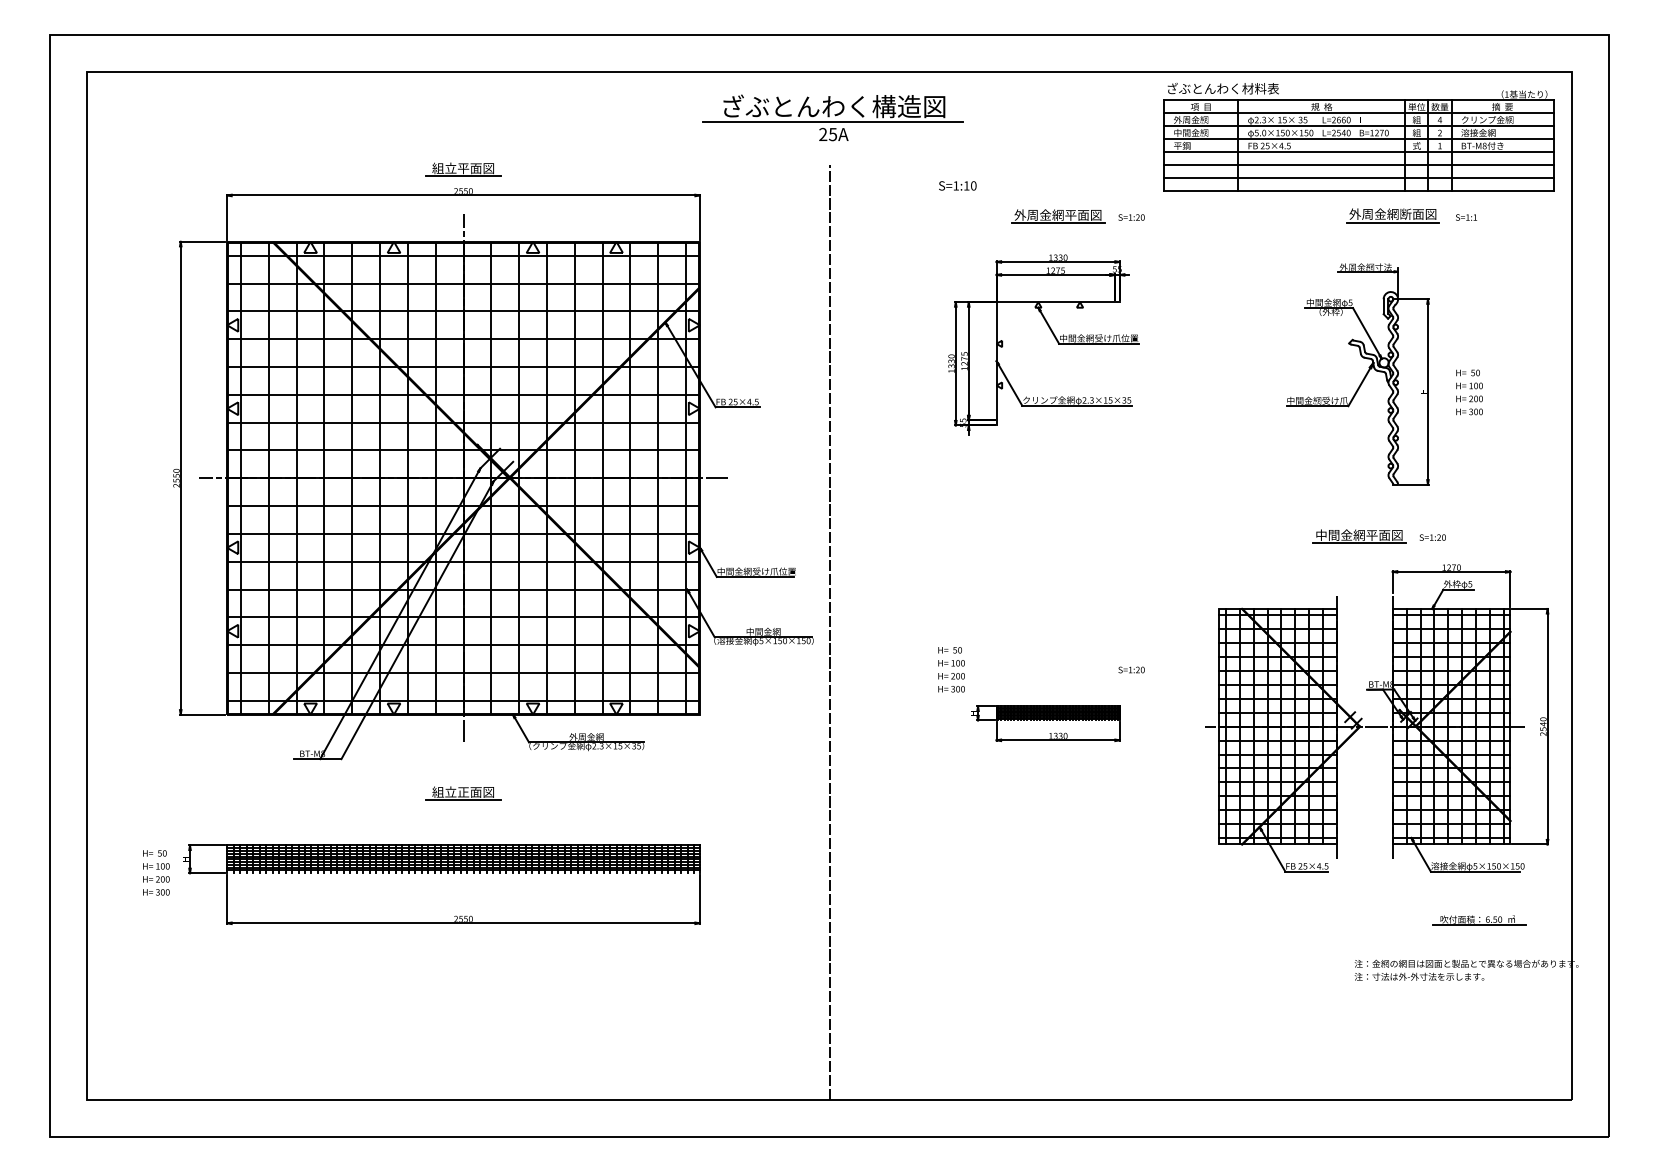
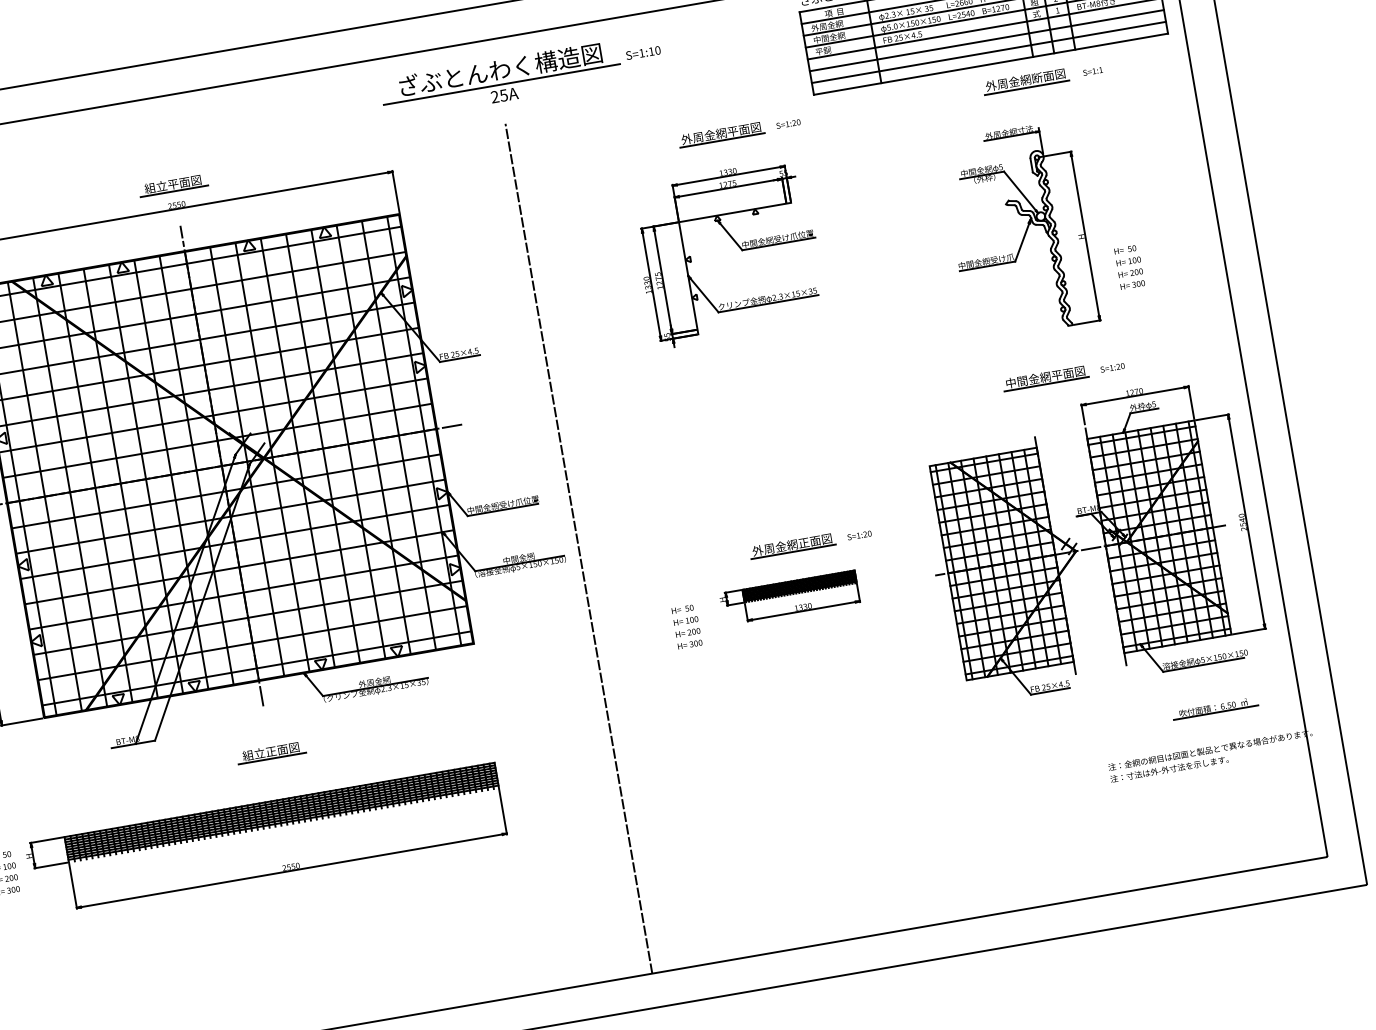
text: (957, 185) -> (643, 52), moved
text: (1469, 392) -> (1129, 267), moved
part: (1058, 668) -> (792, 545), added
text: (951, 669) -> (686, 626), moved

